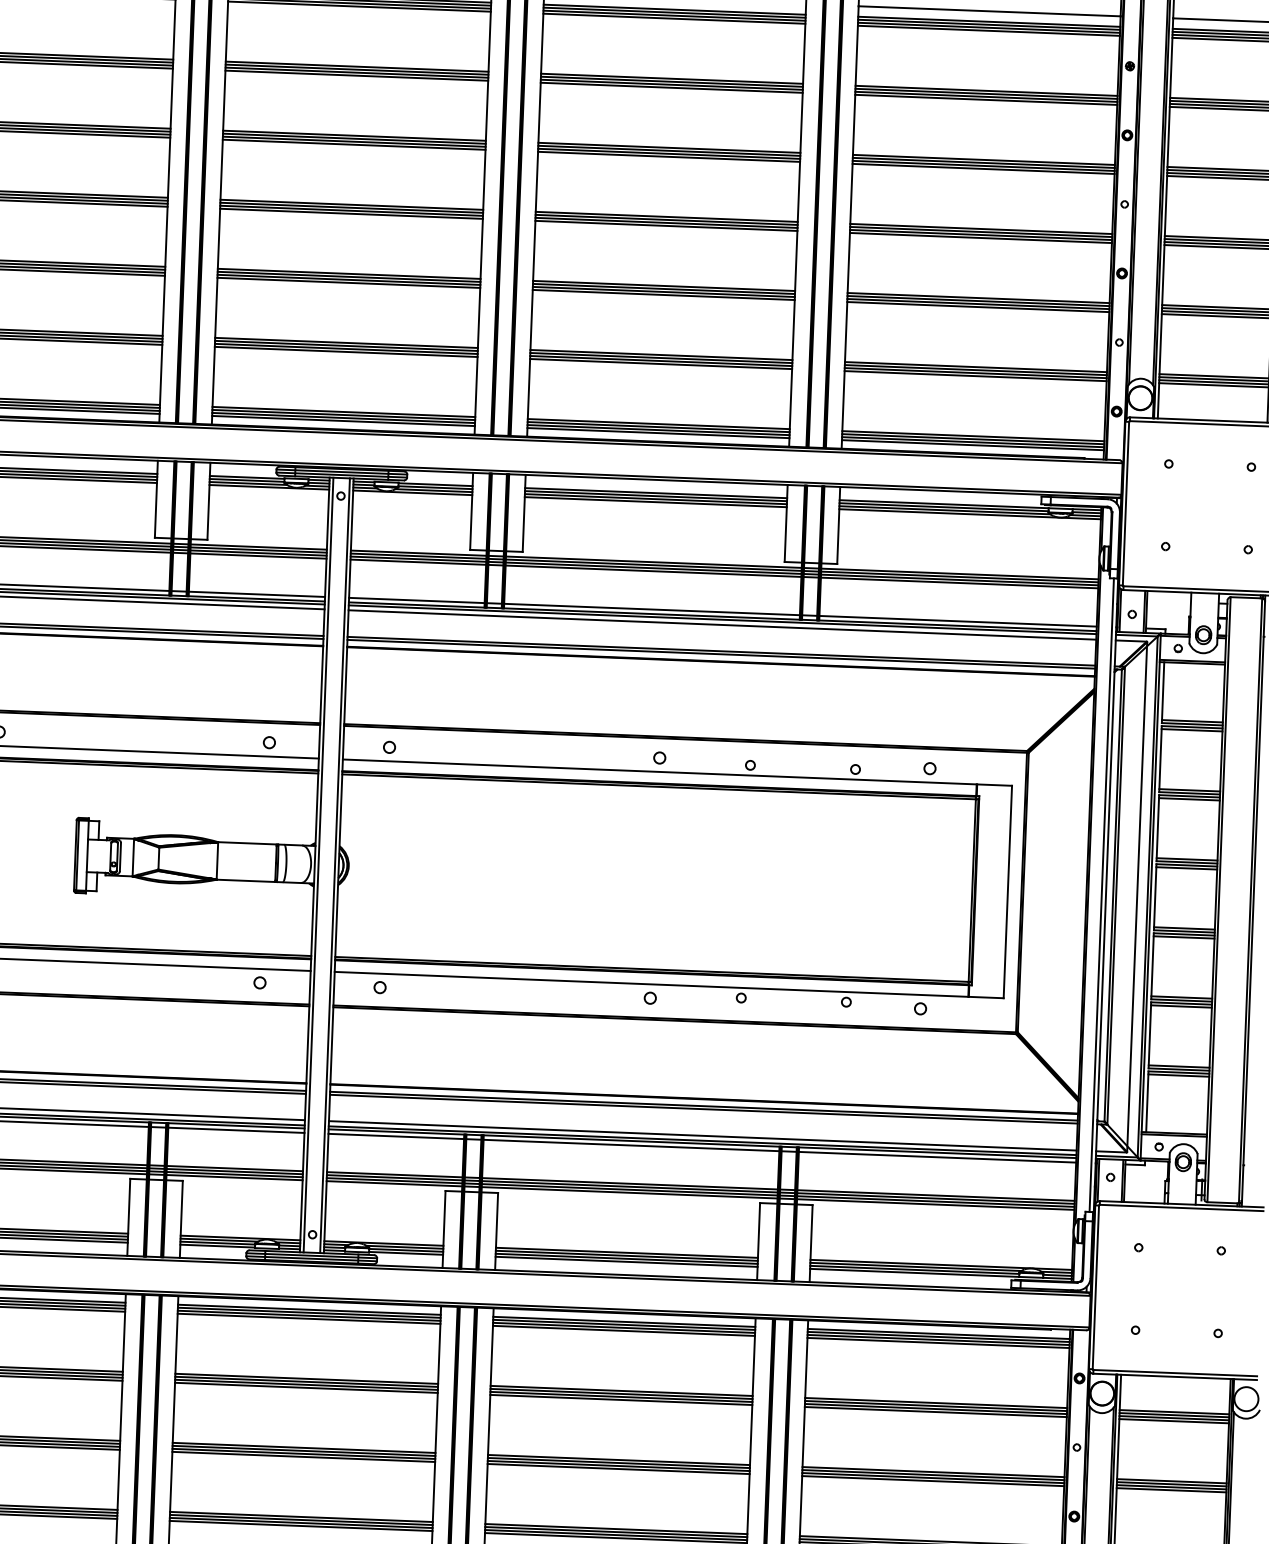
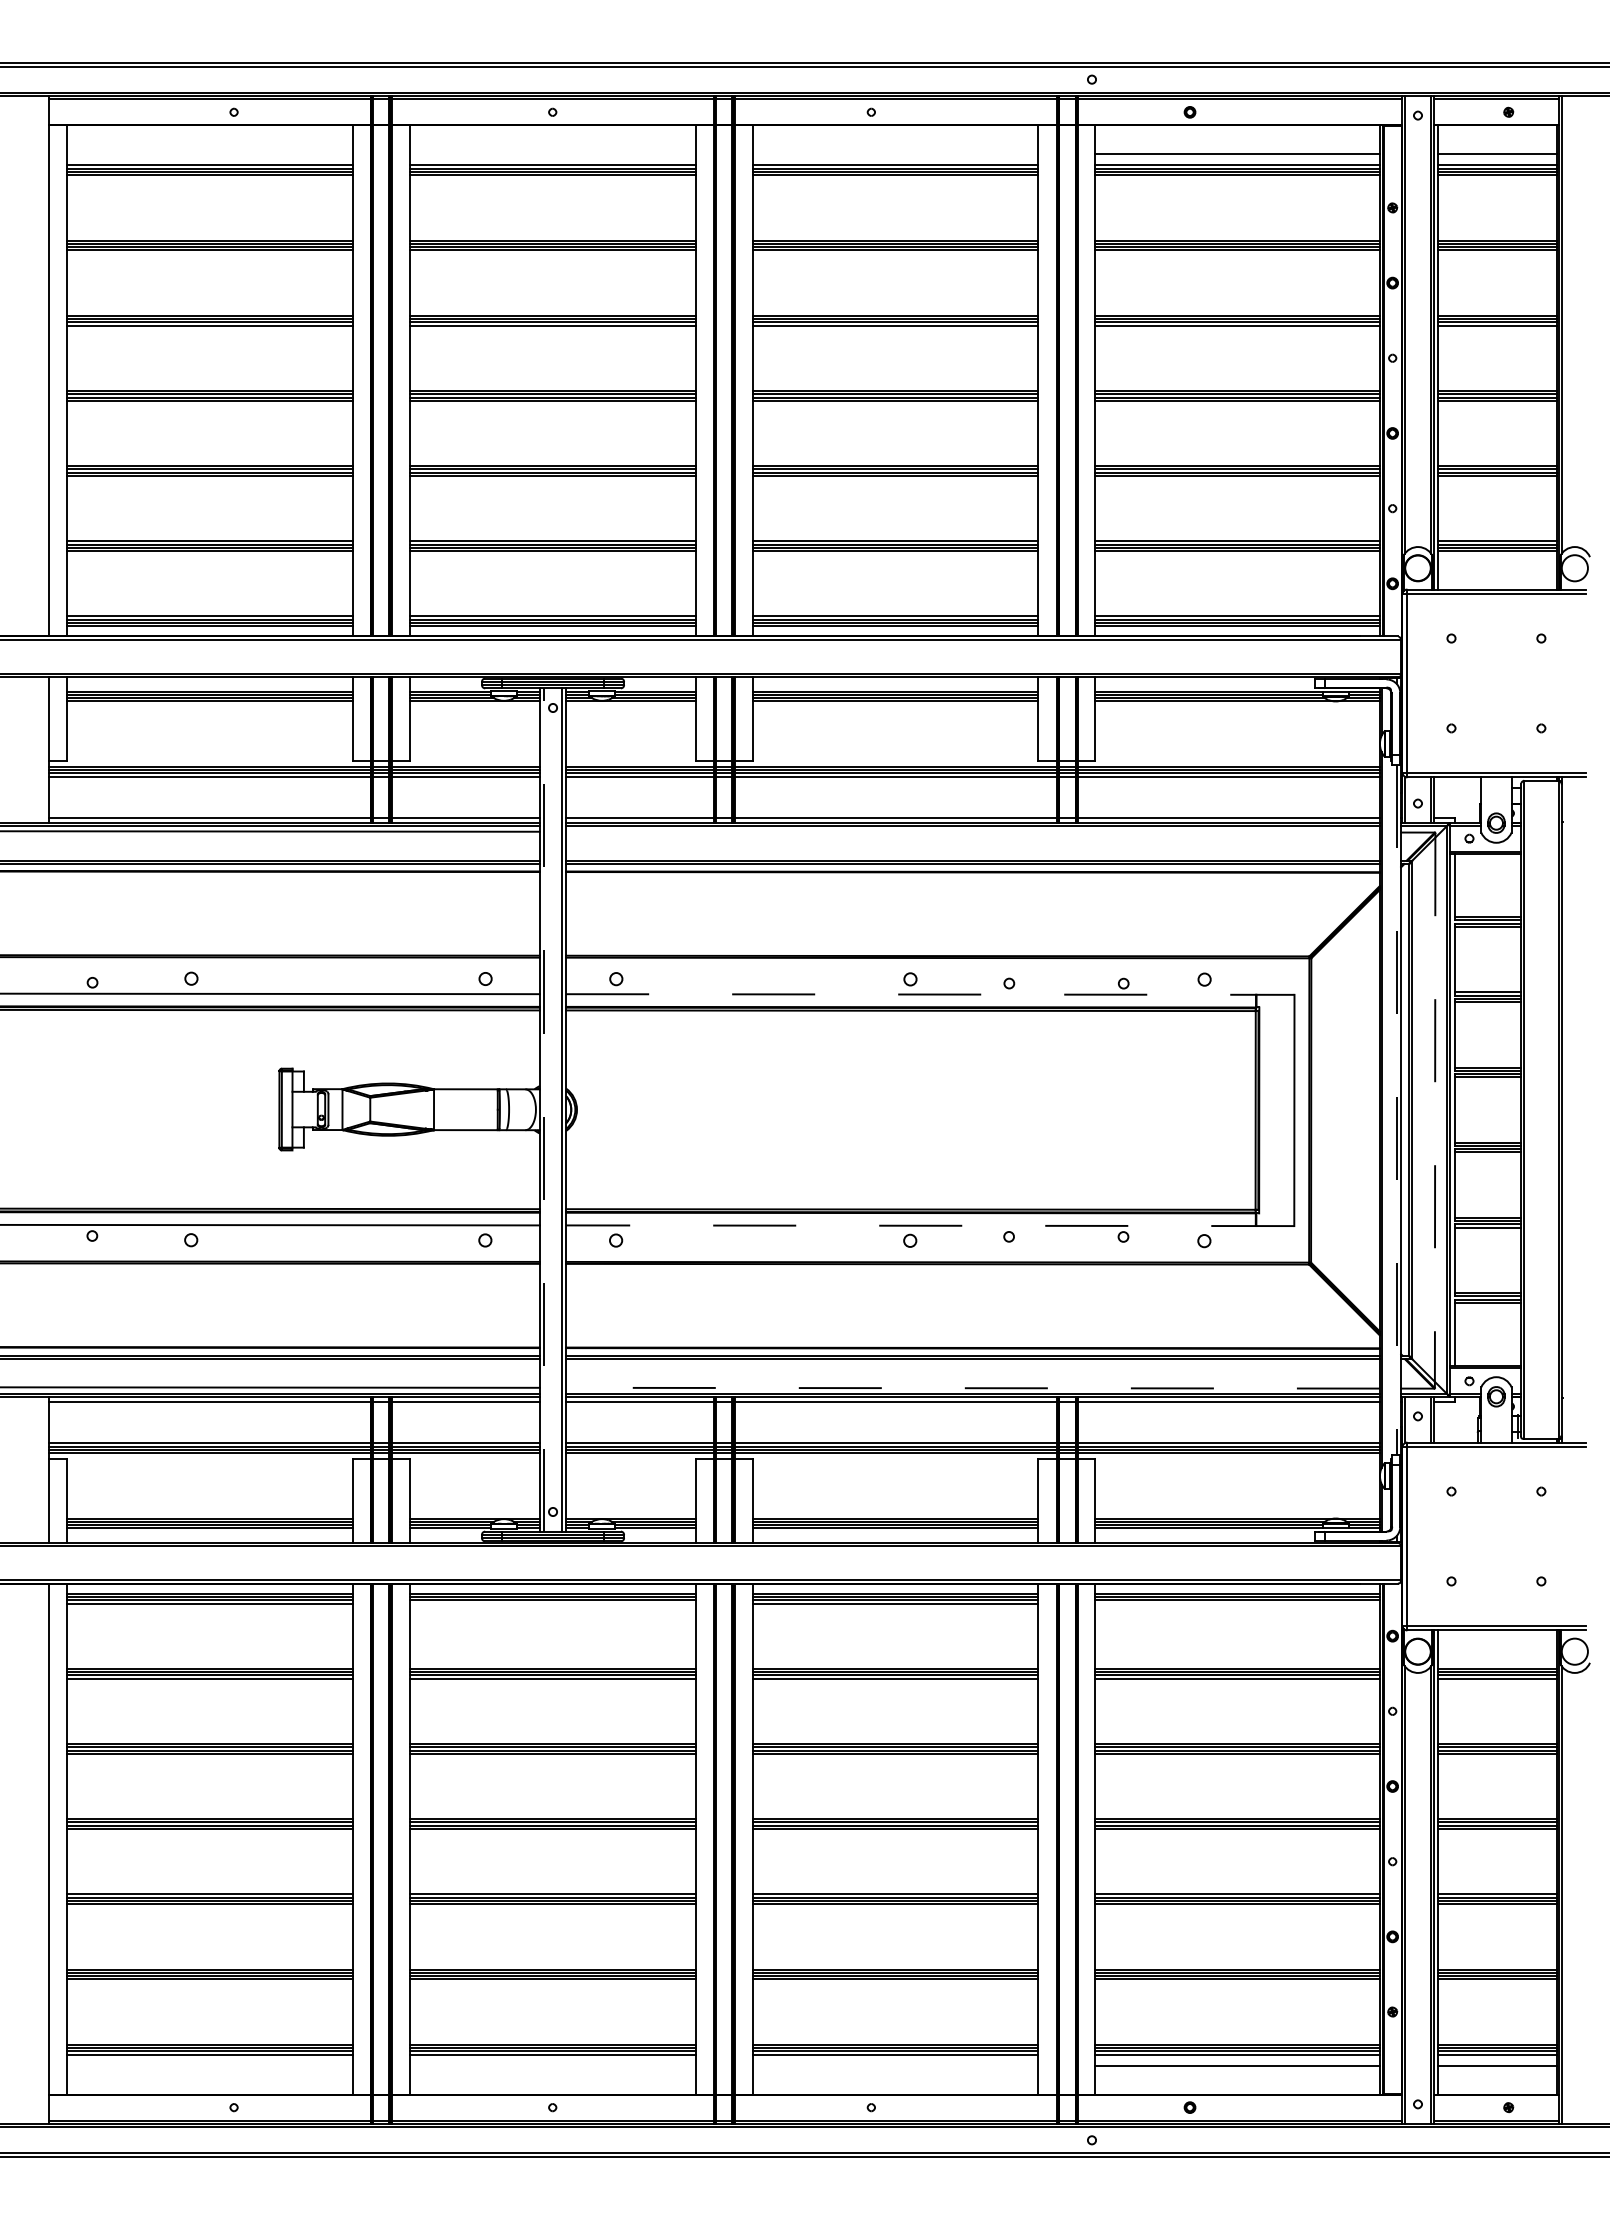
line: (721, 624) -> (972, 831), removed
line: (677, 772) -> (930, 994), solid -> dashed
line: (318, 865) -> (544, 1110), solid -> dashed
line: (1101, 895) -> (1396, 1110), solid -> dashed
line: (1137, 897) -> (1435, 1111), solid -> dashed
line: (668, 984) -> (929, 1225), solid -> dashed
line: (703, 1136) -> (973, 1388), solid -> dashed
line: (308, 1318) -> (552, 1603), removed
line: (938, 1342) -> (1237, 1603), removed

